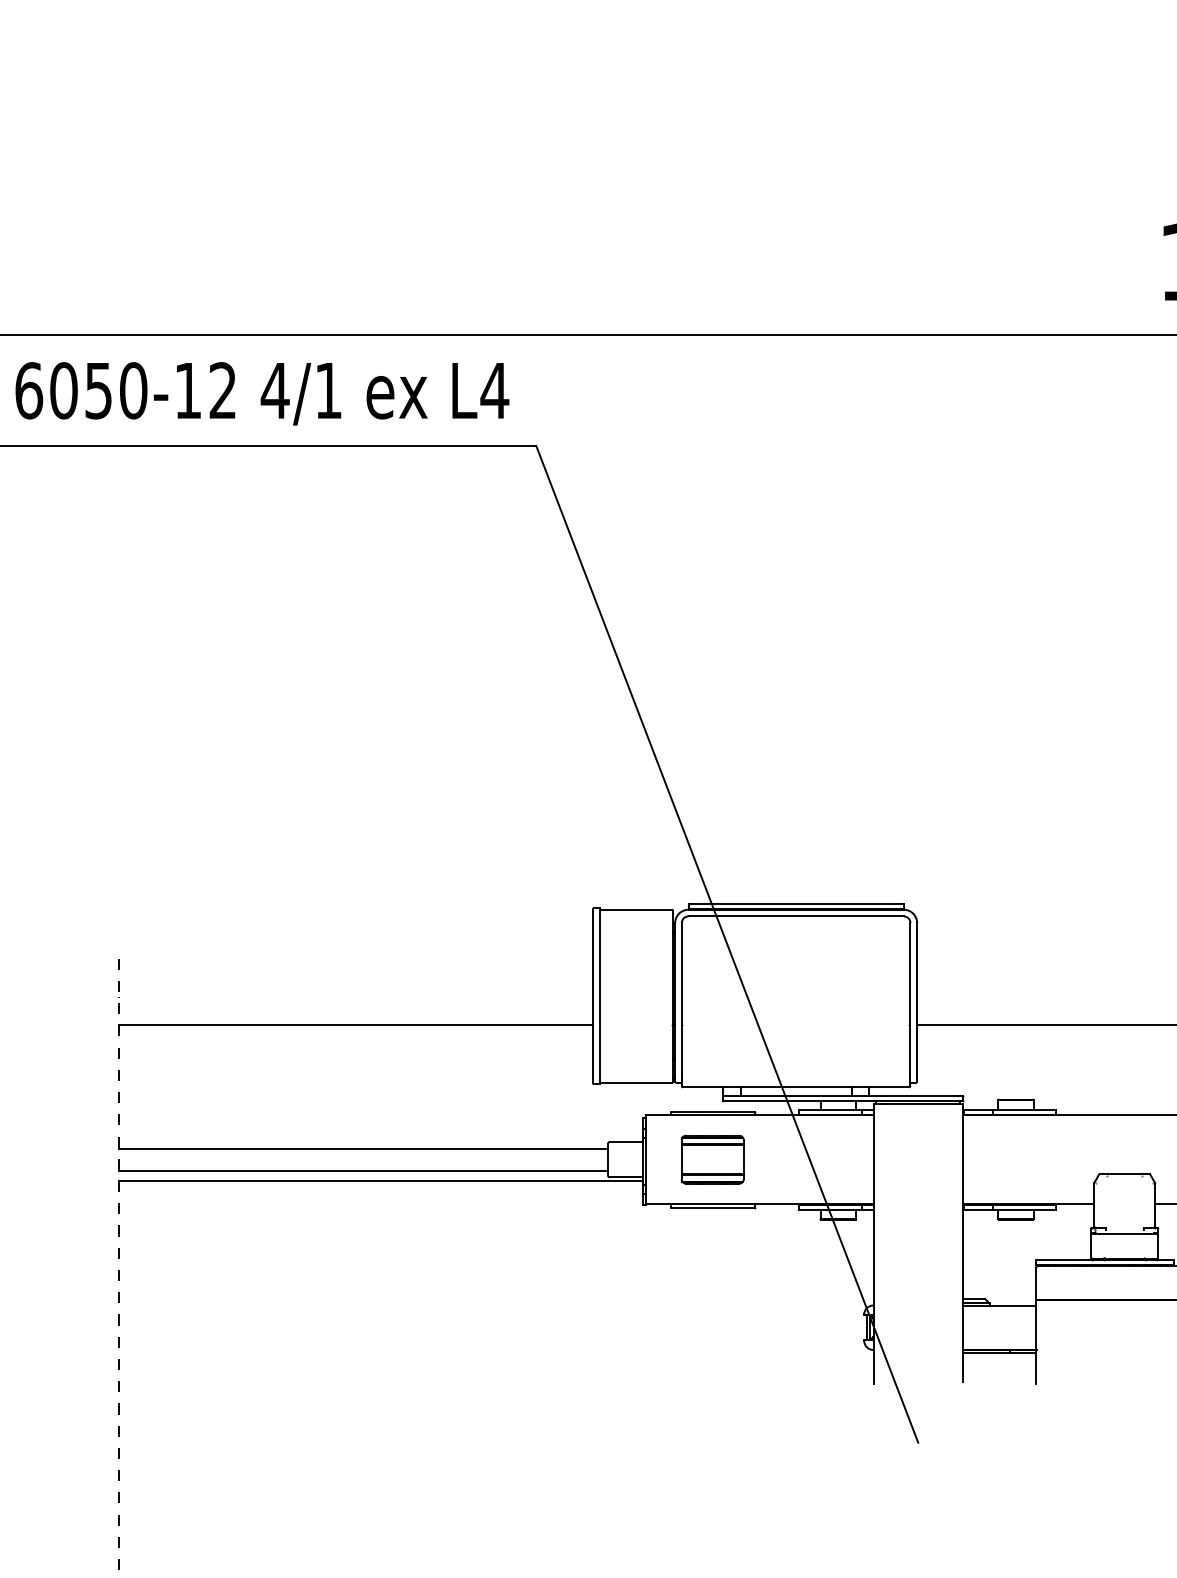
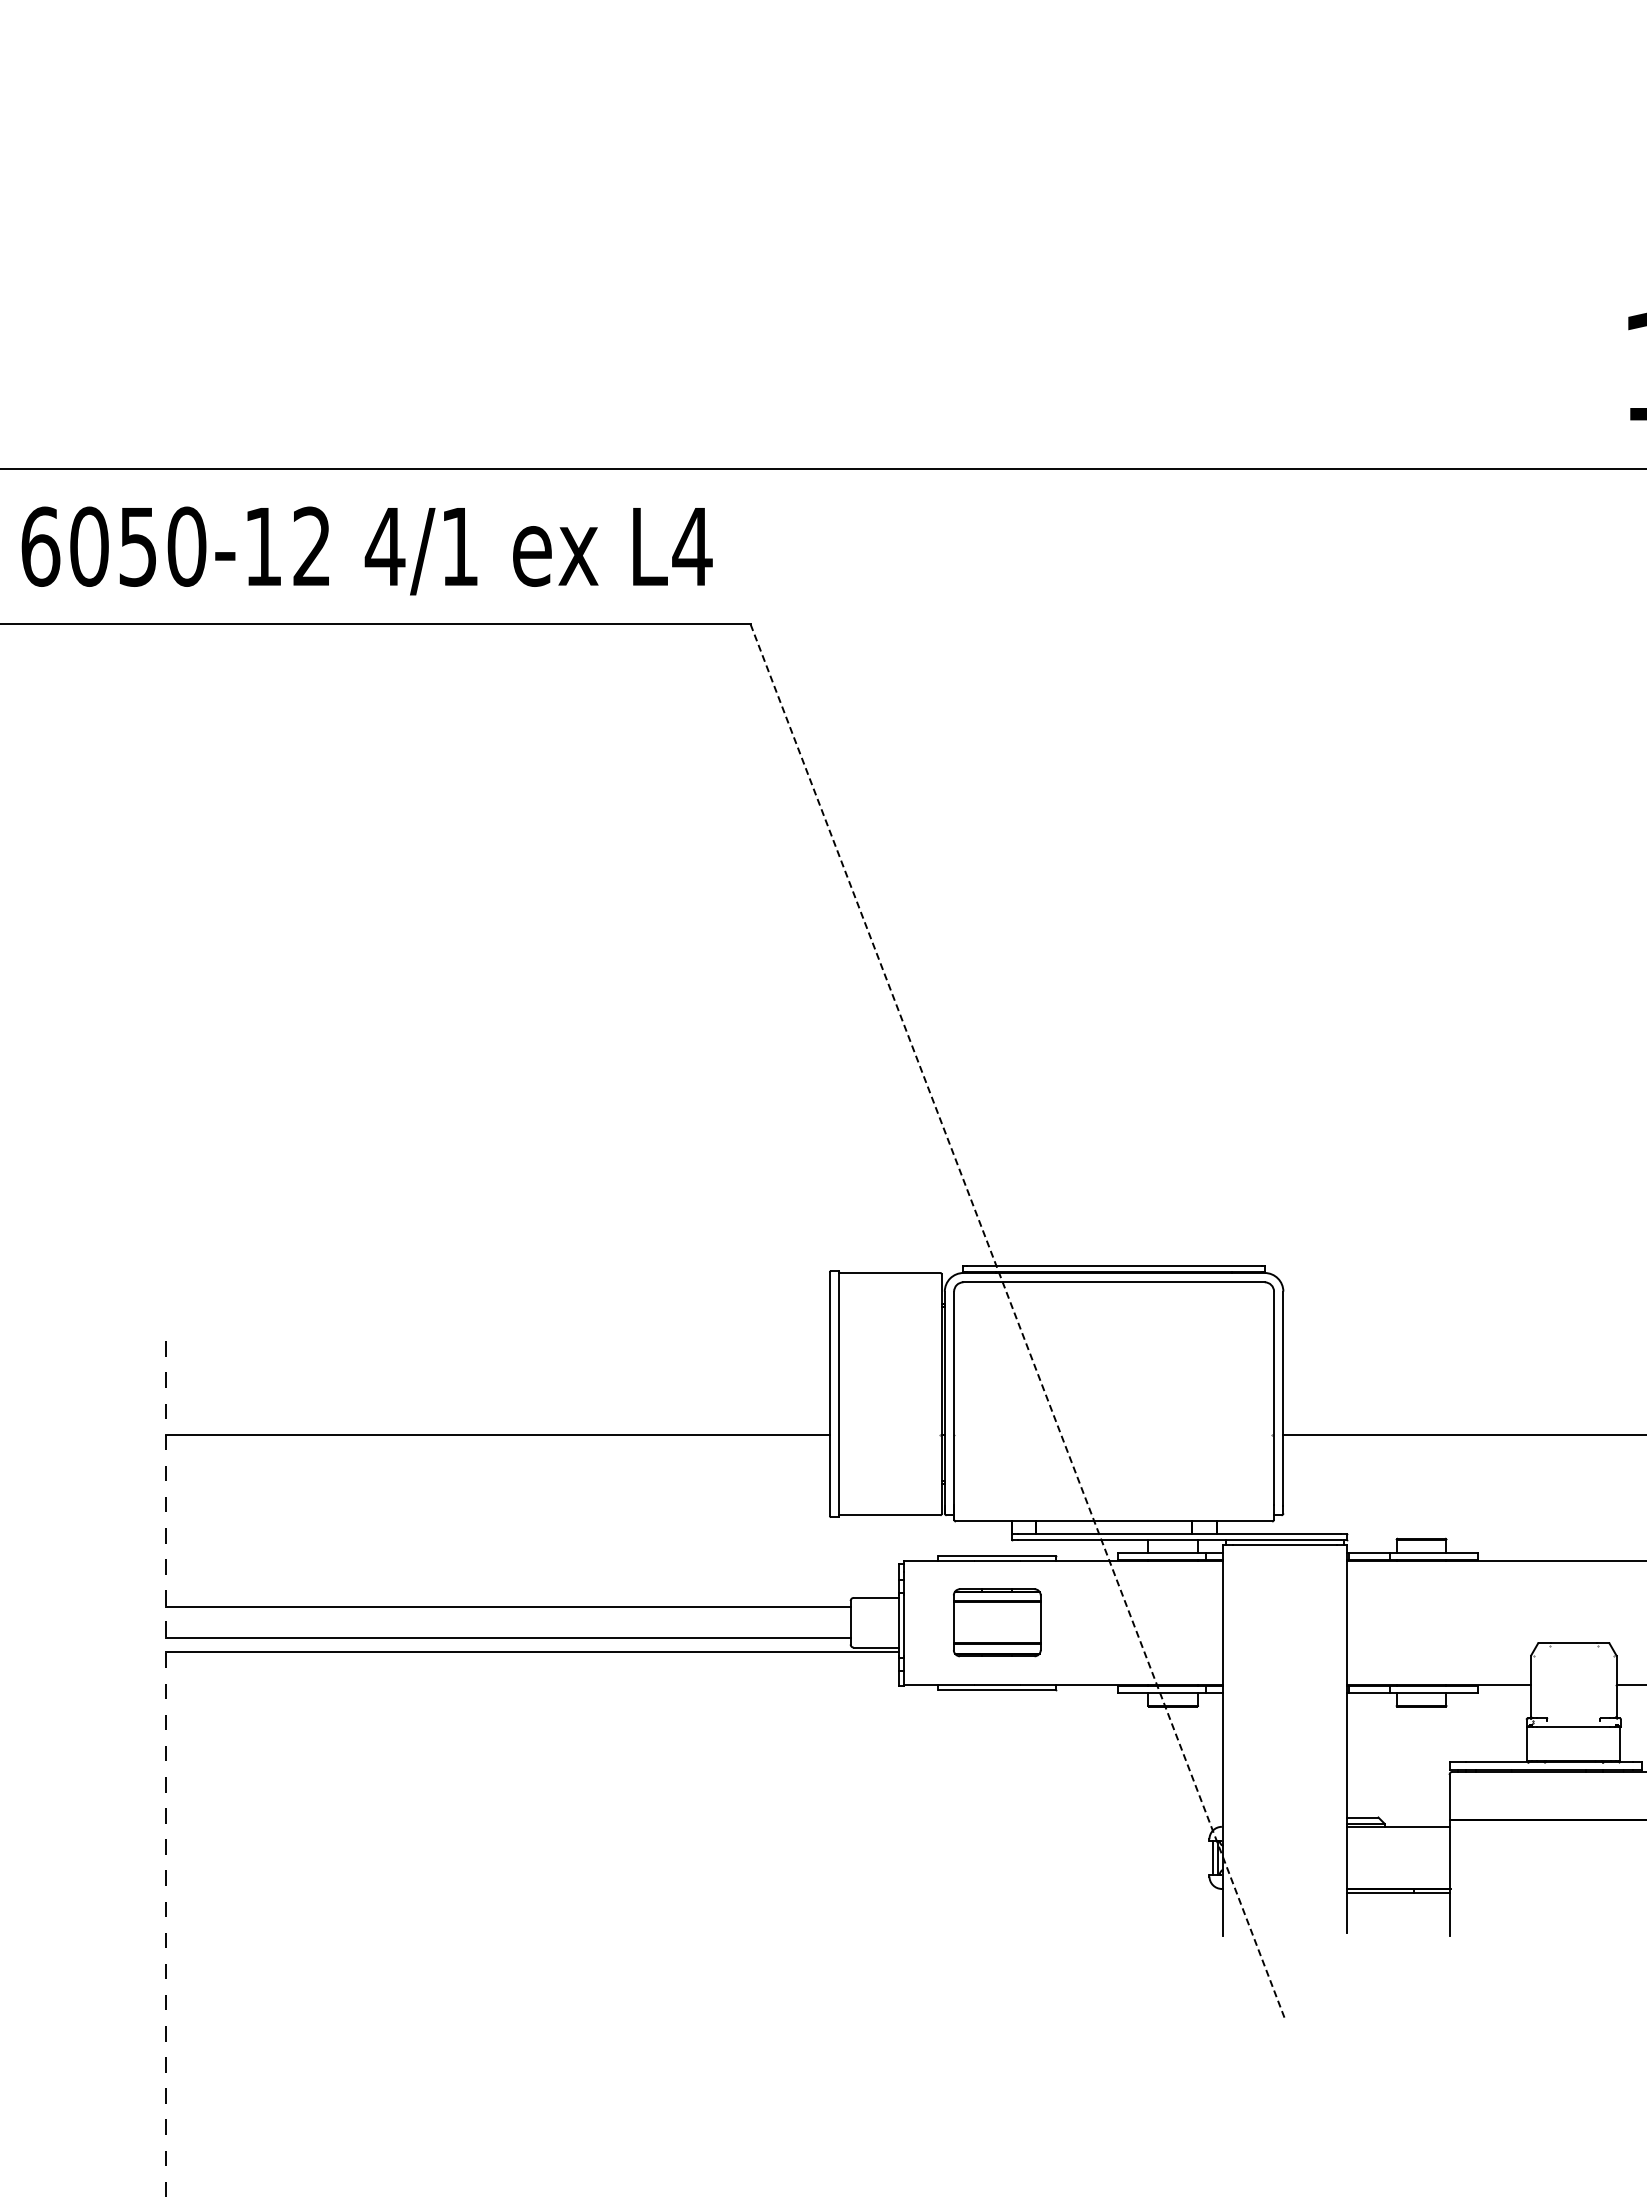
line: (727, 944) -> (1017, 1321), solid -> dashed

